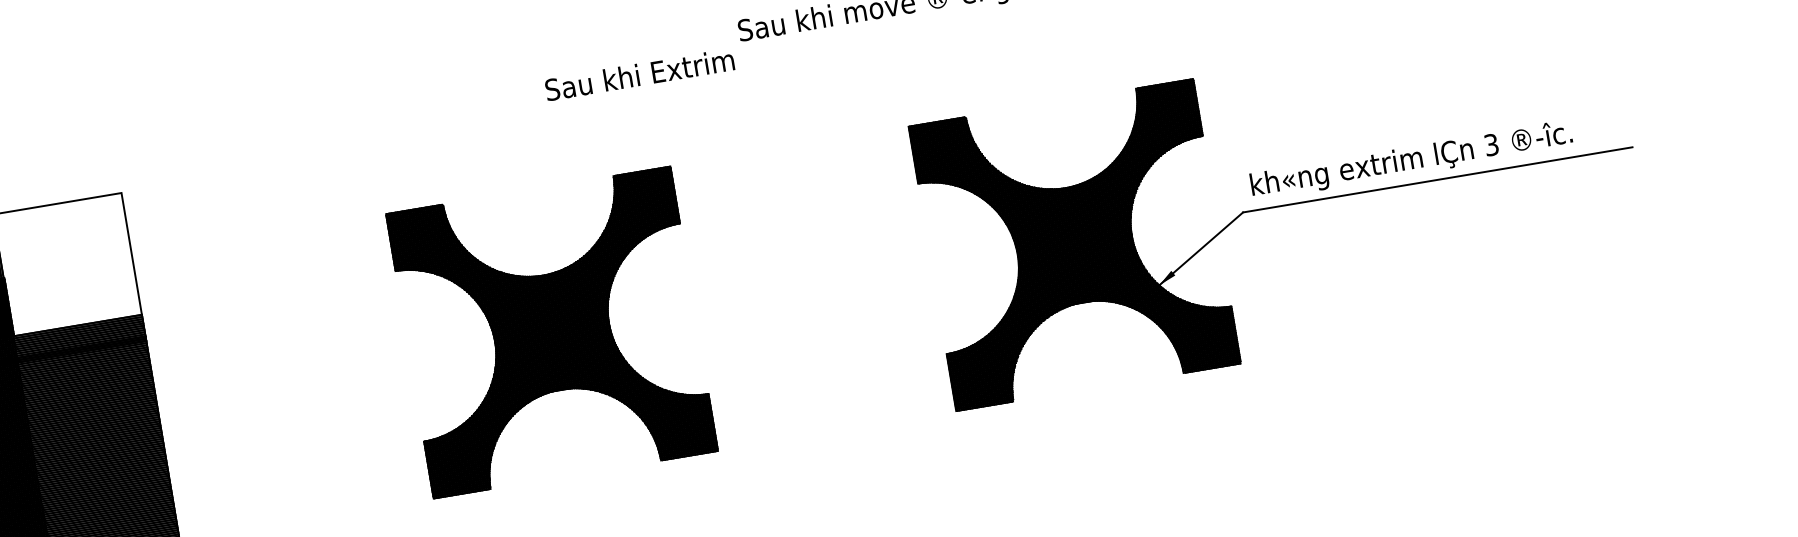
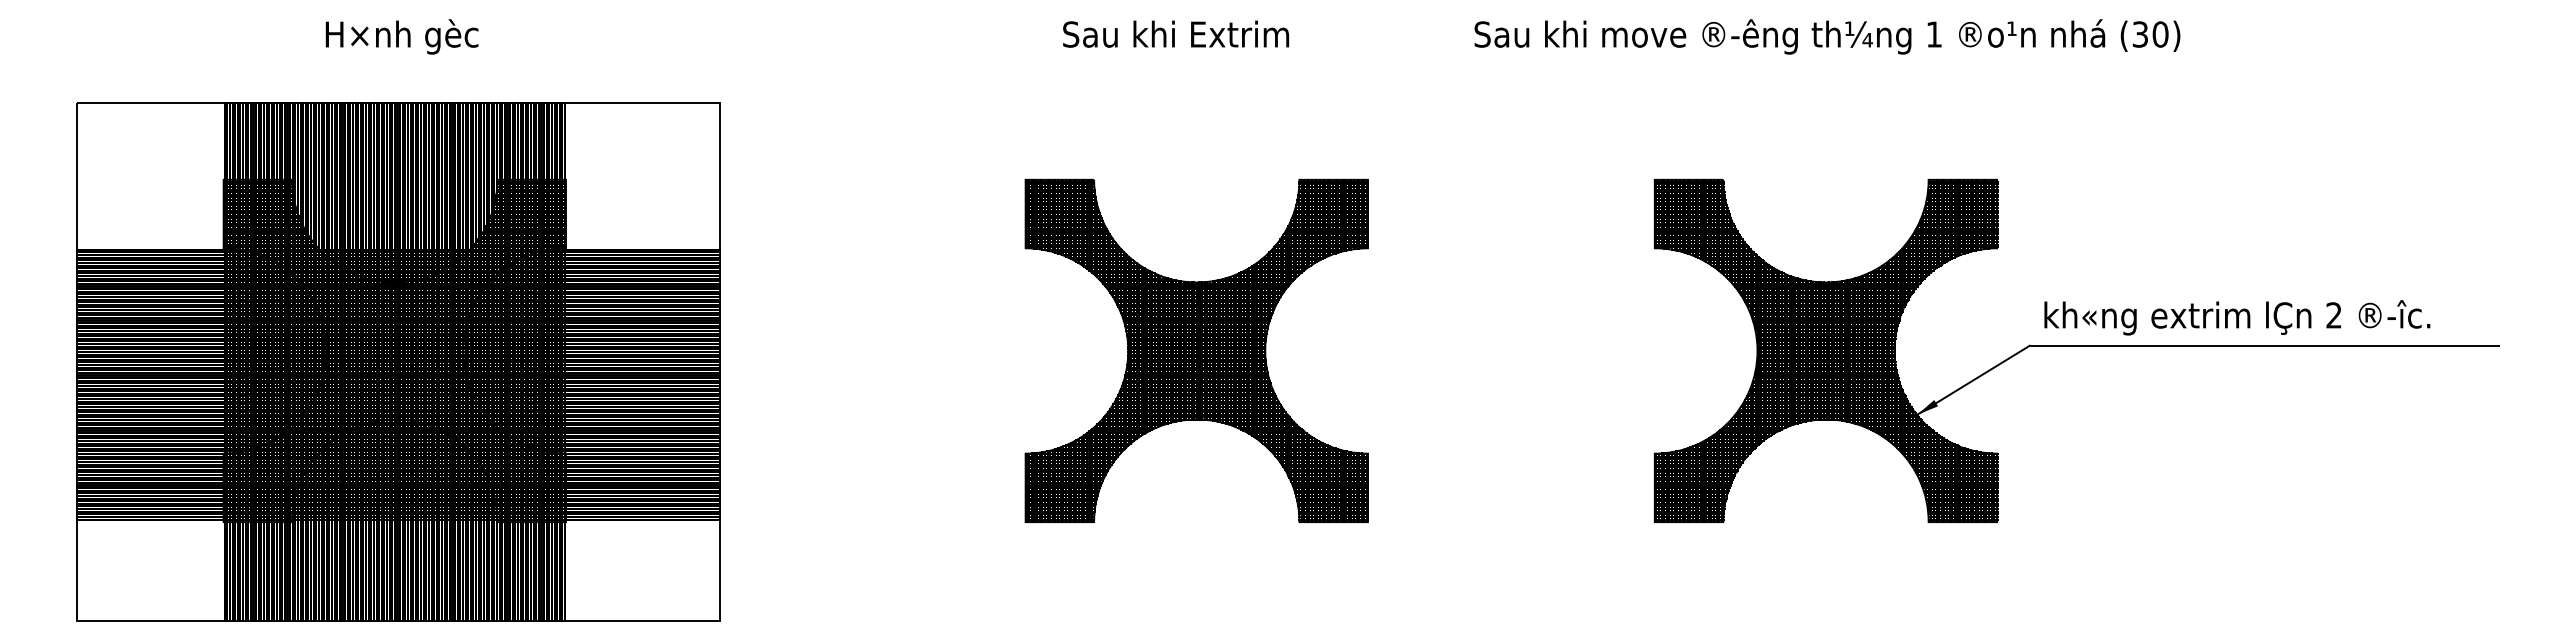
text: (640, 74) -> (1176, 33), moved
text: (1491, 145) -> (2333, 315), 3 -> 2

